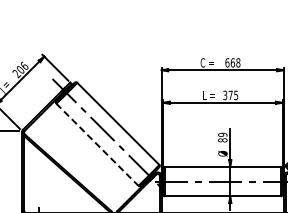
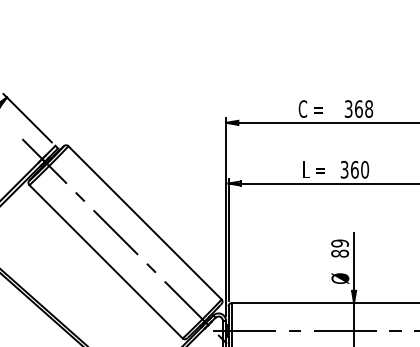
text: (227, 62) -> (348, 108), 668 -> 368
text: (233, 95) -> (360, 169), 375 -> 360
line: (97, 145) -> (106, 263), dashed -> solid

